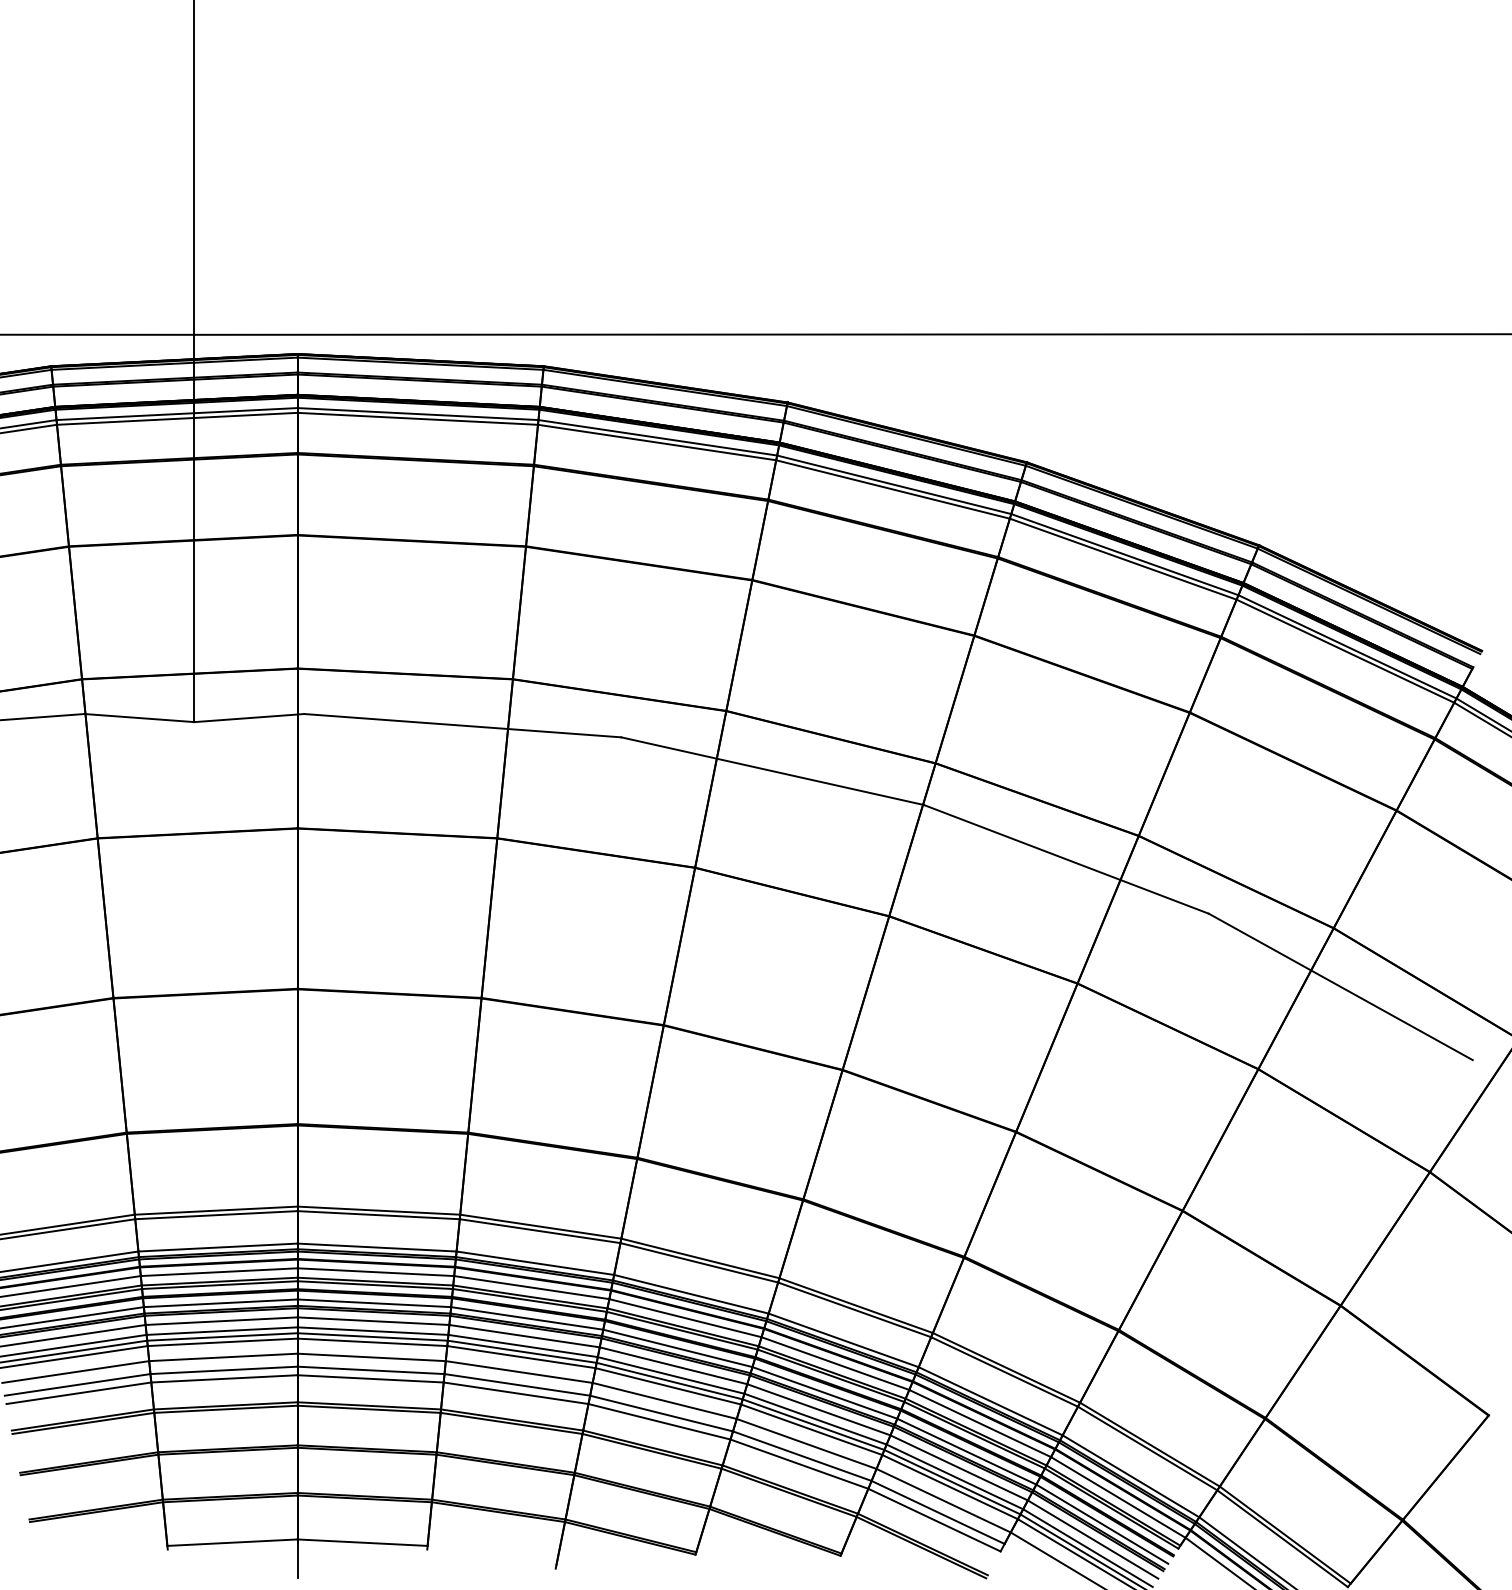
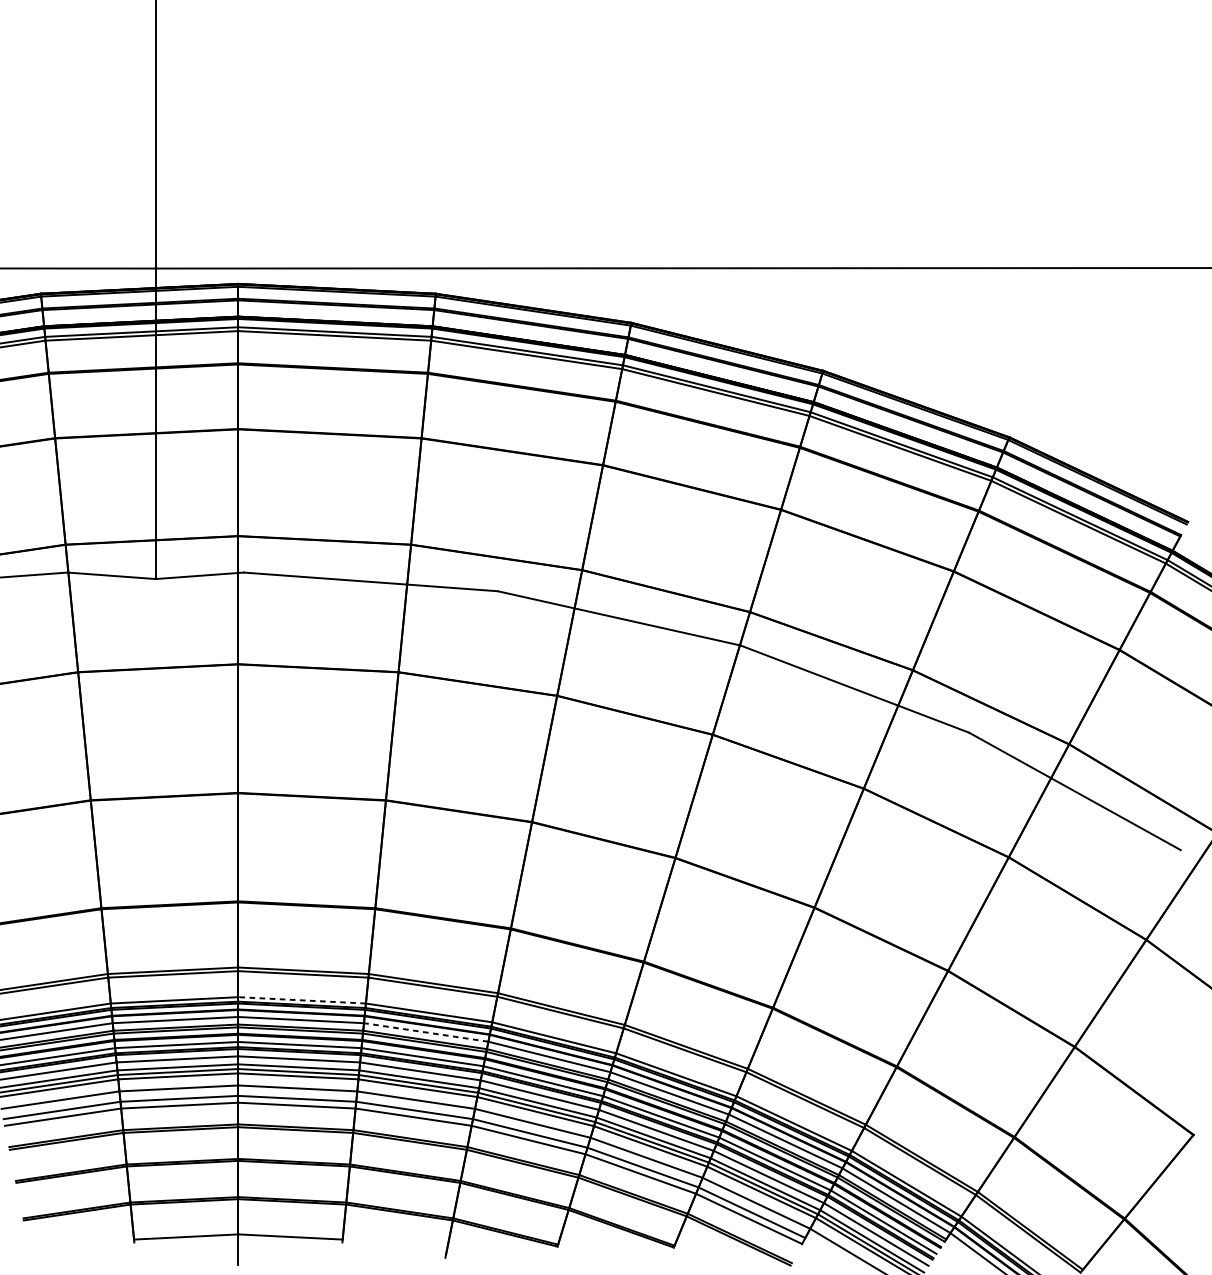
line: (377, 1247) -> (302, 1000), solid -> dashed
line: (531, 1287) -> (425, 1032), solid -> dashed

